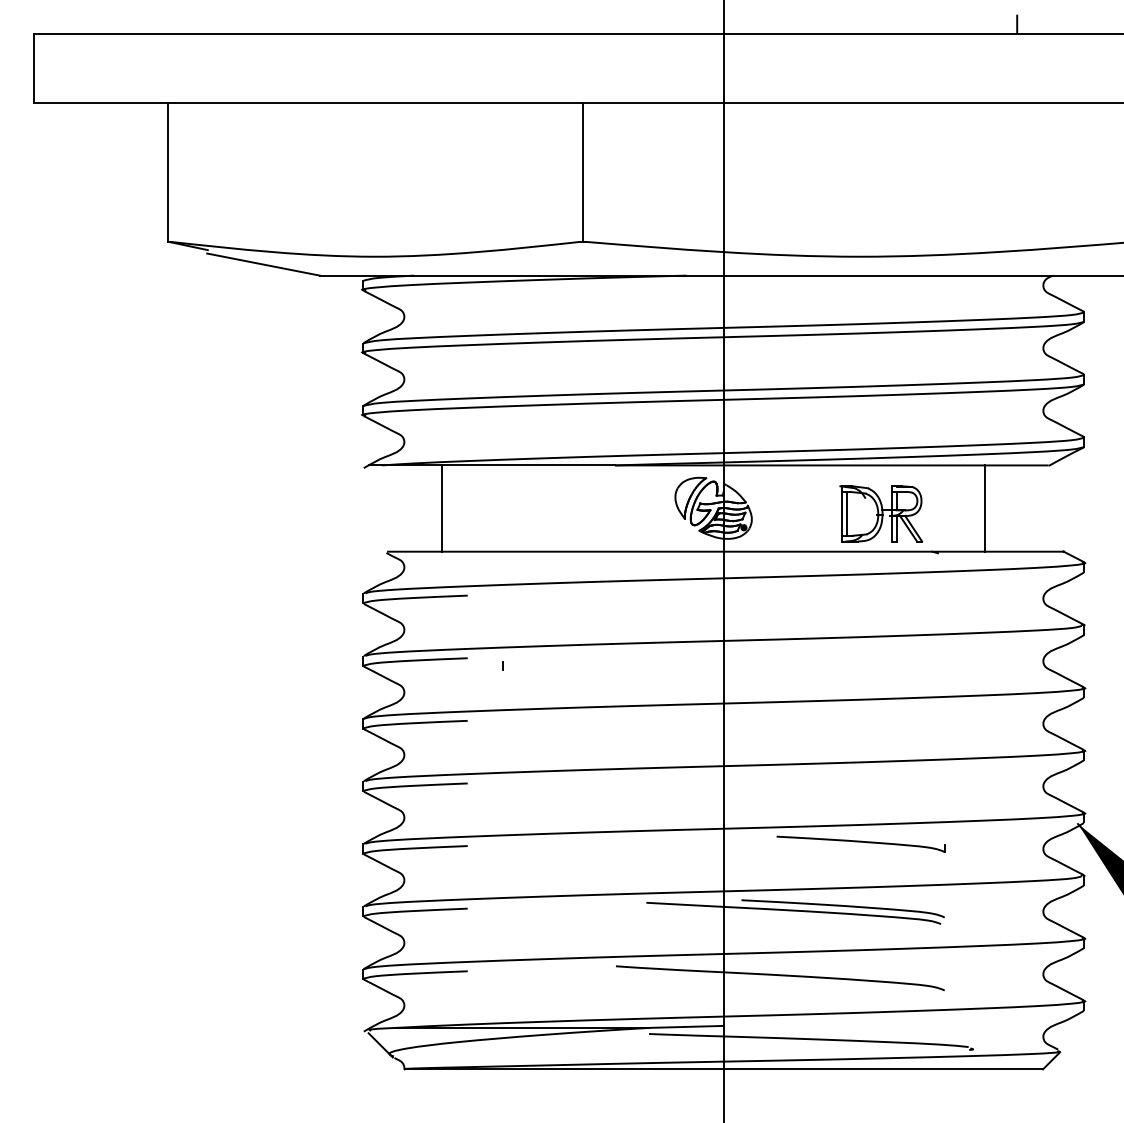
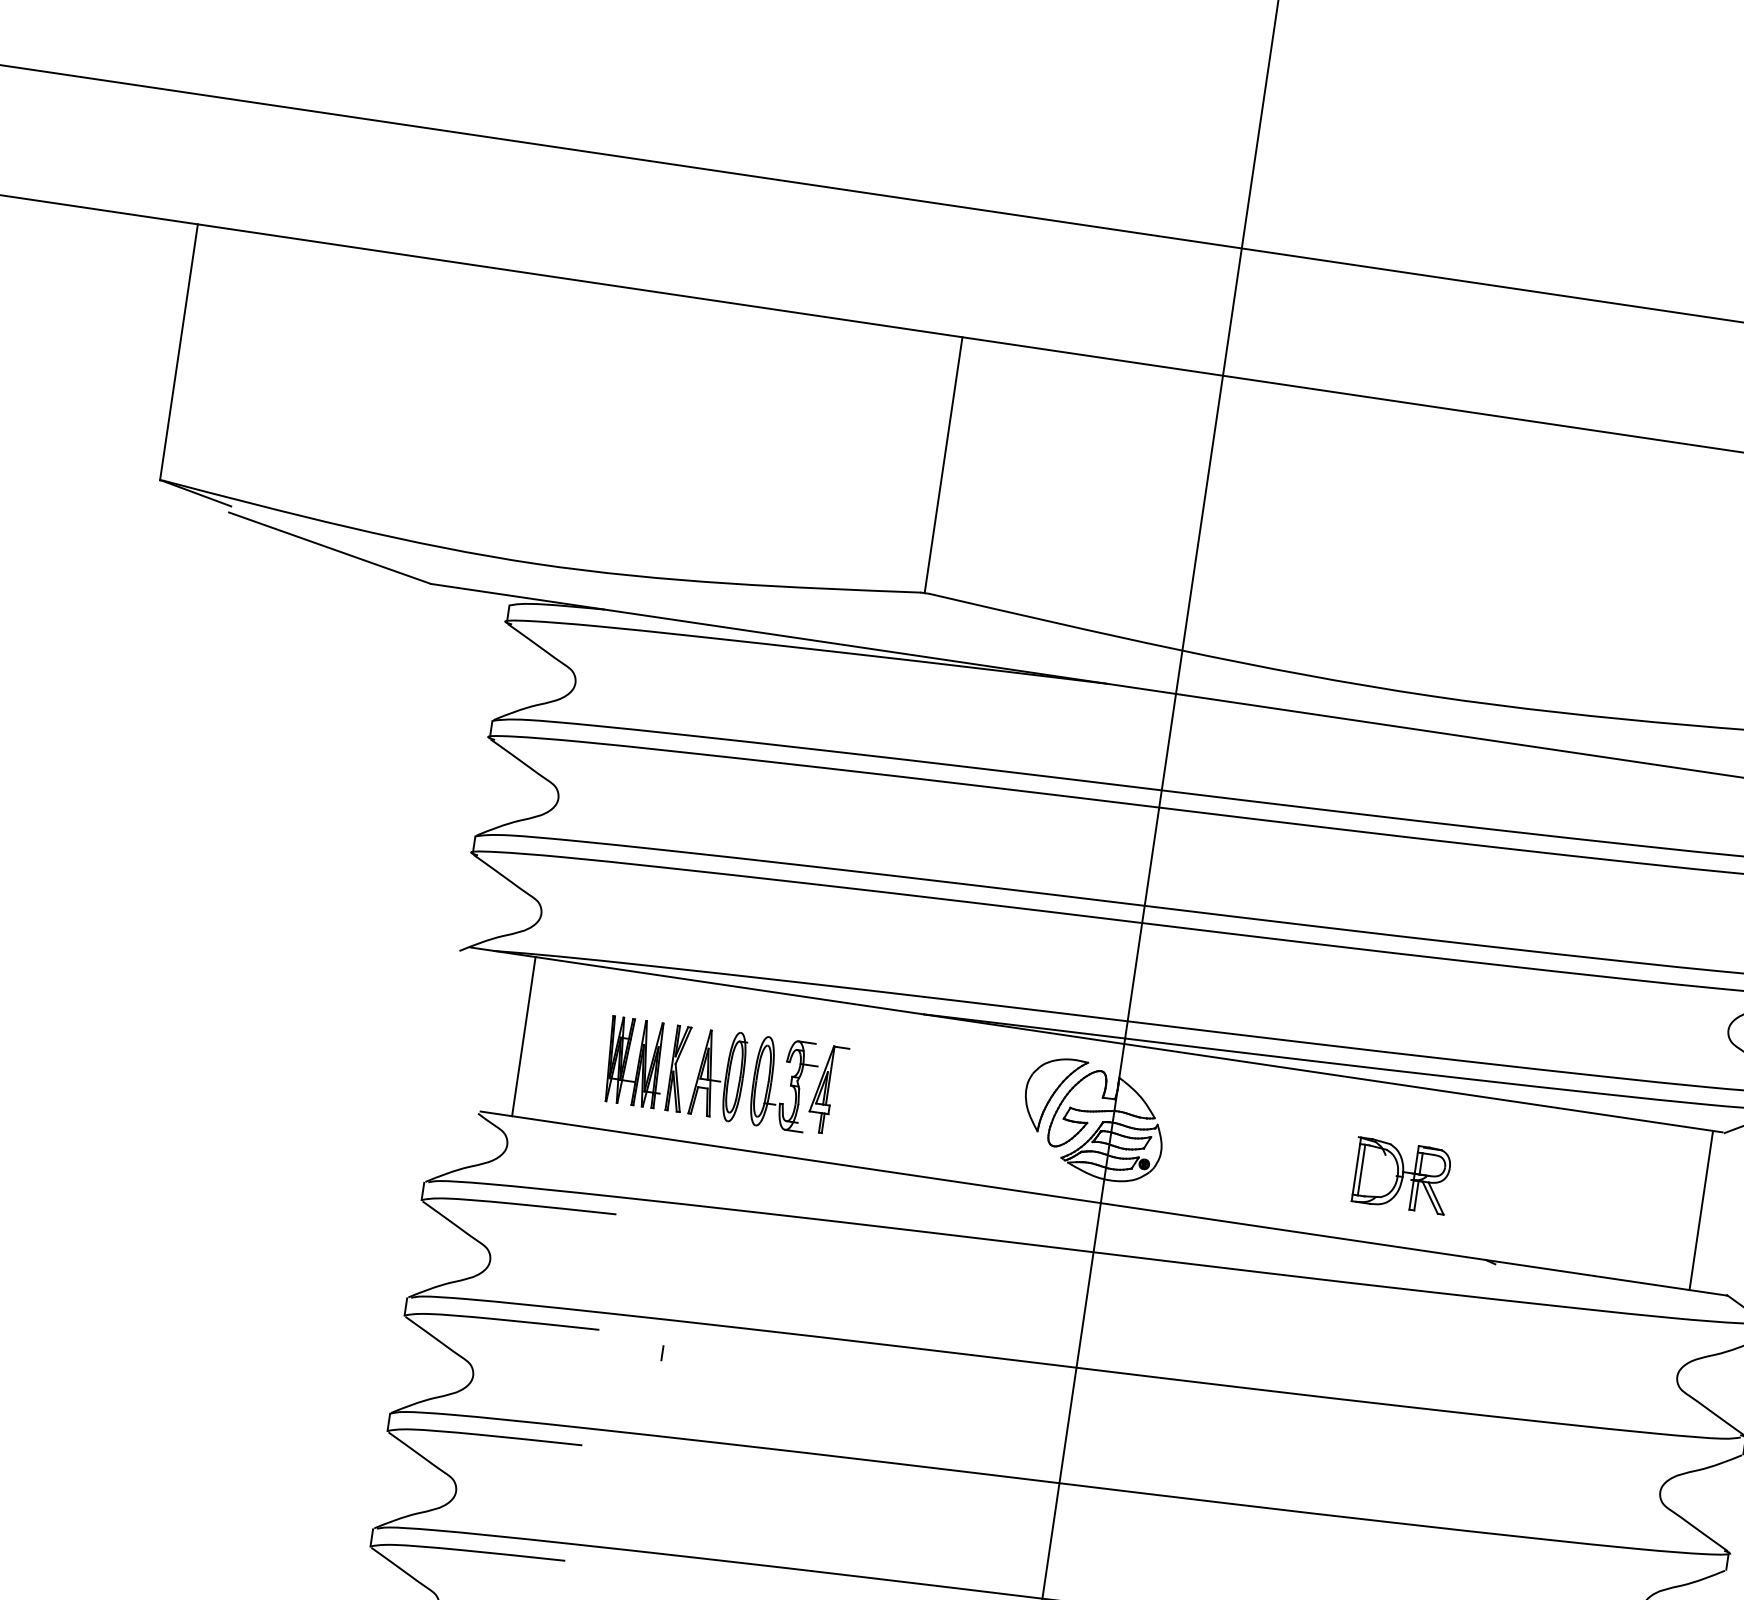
line: (441, 508) -> (523, 1036), moved
line: (985, 508) -> (1702, 1210), moved
part: (513, 513) -> (723, 1075), added
part: (880, 513) -> (1400, 1175), size x0.62

